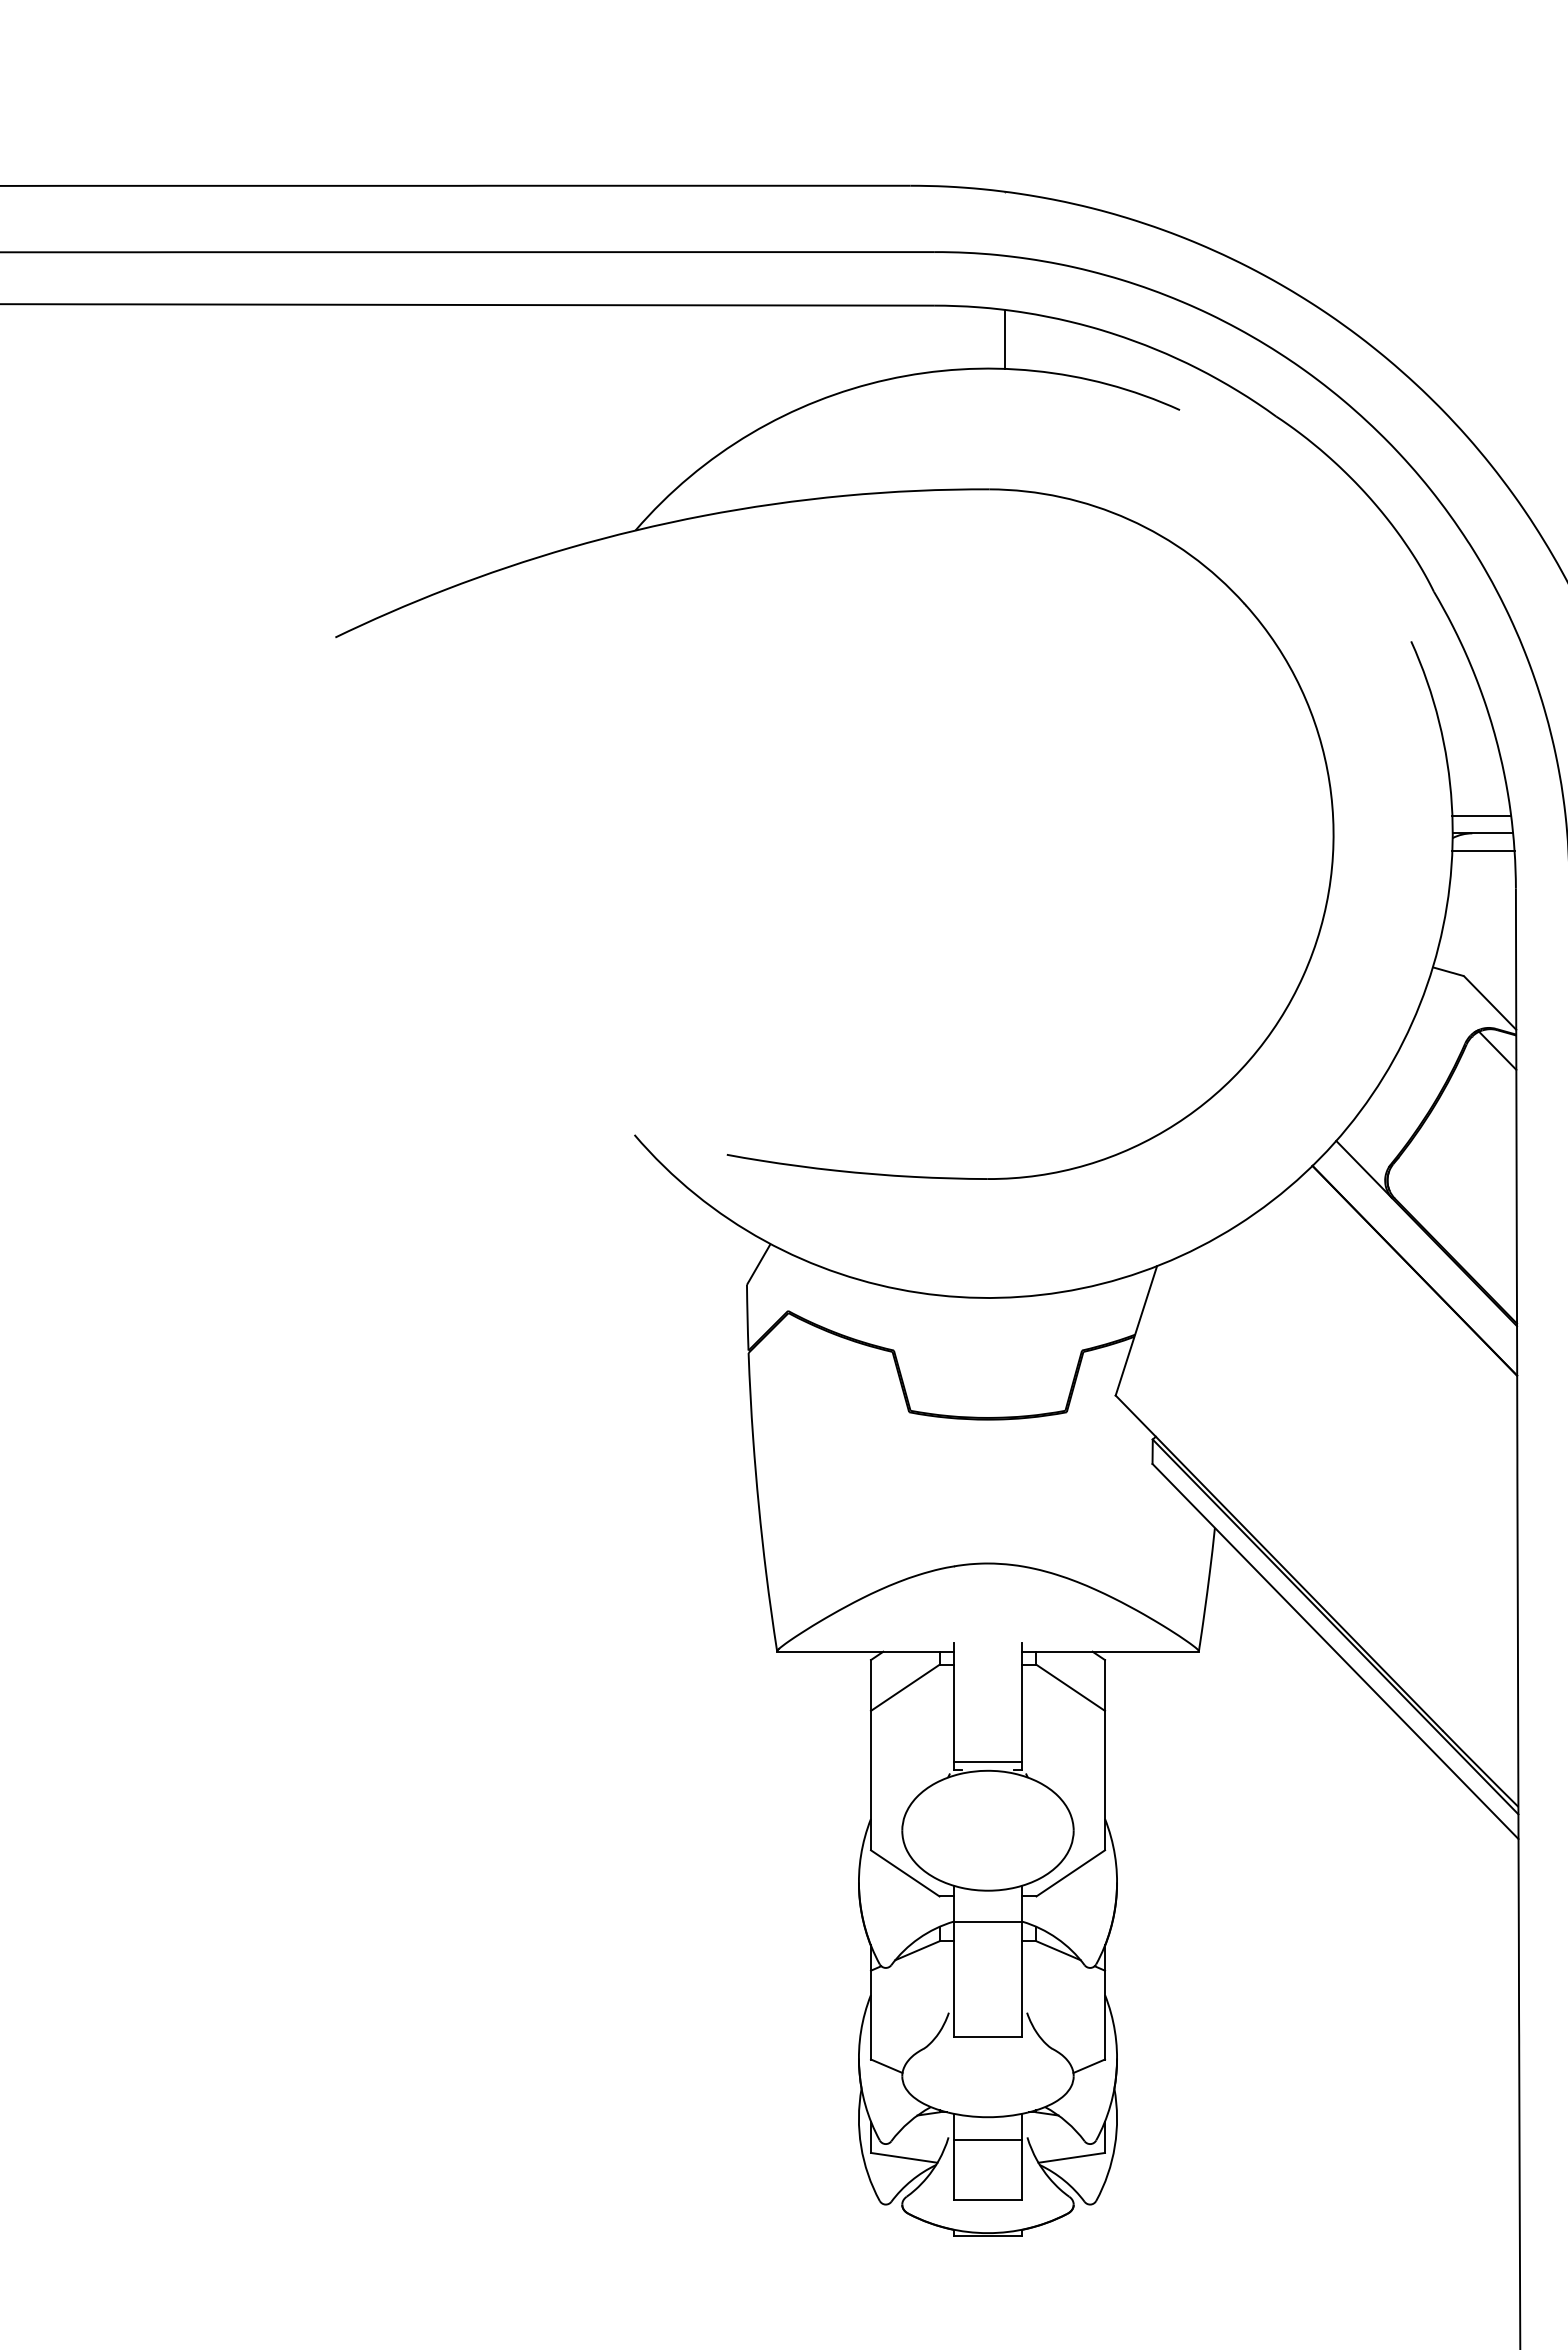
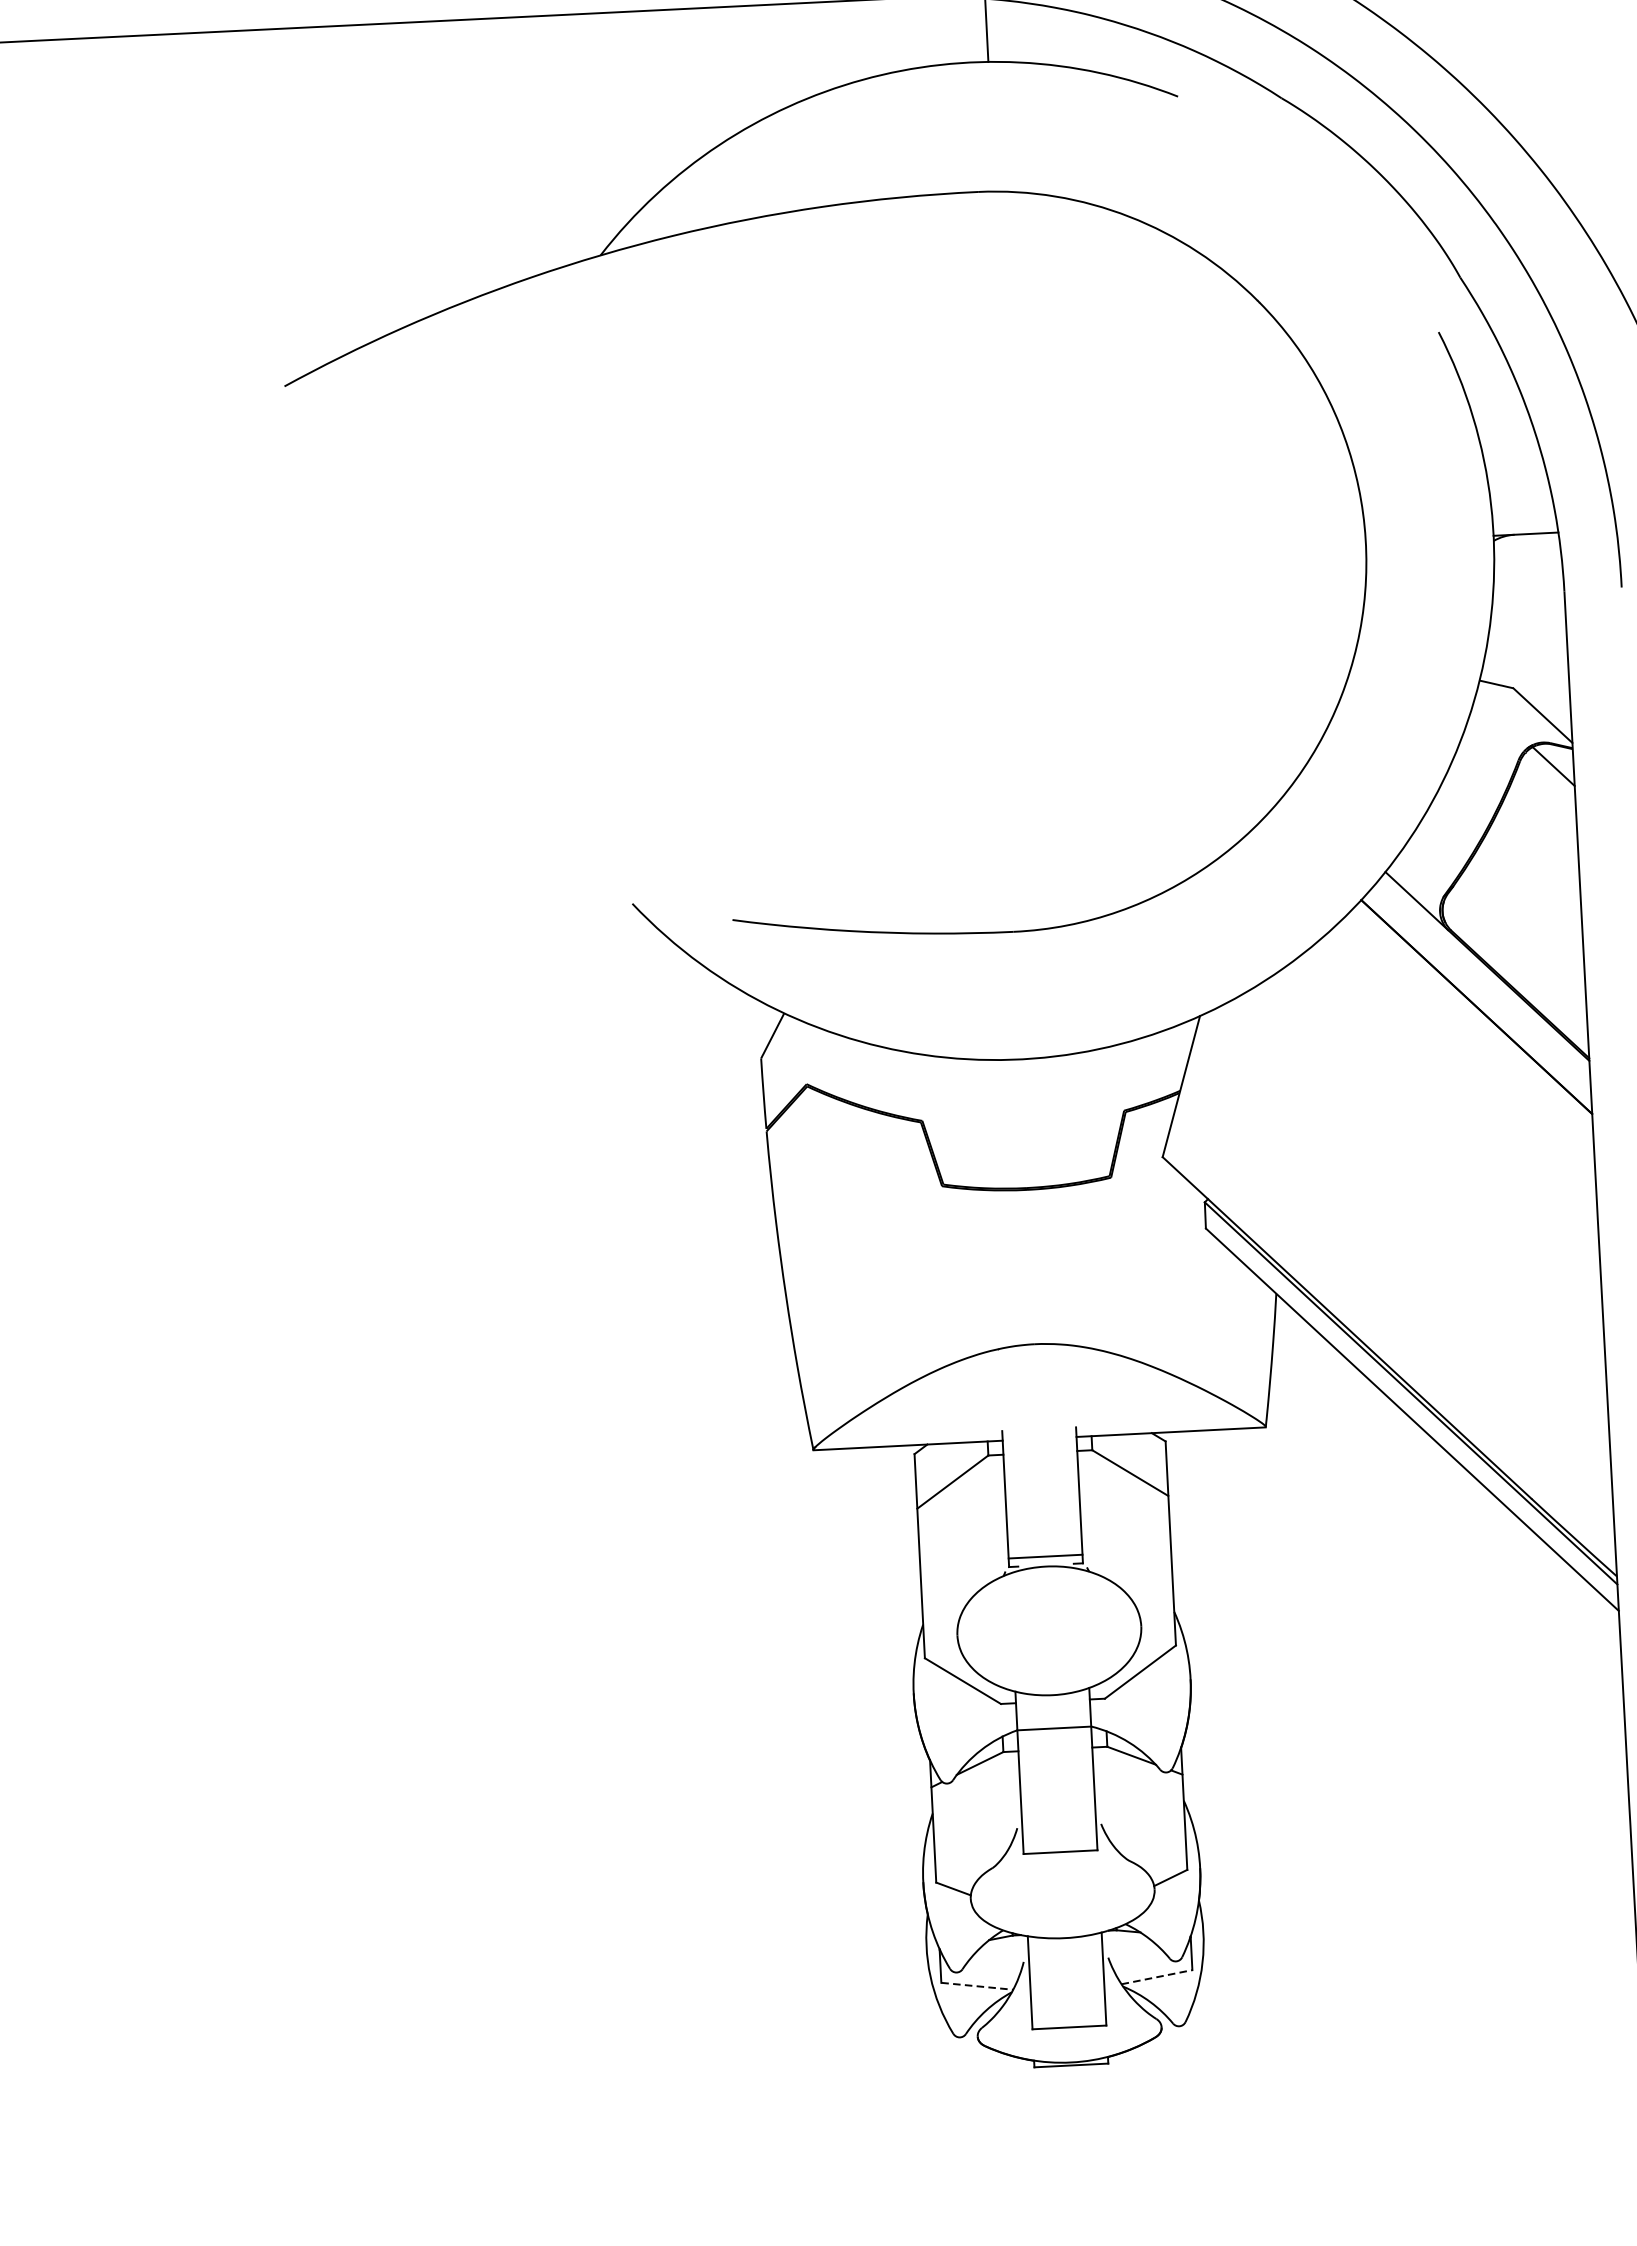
line: (1481, 816) -> (1523, 516), removed
line: (1483, 850) -> (1527, 552), removed
line: (987, 2140) -> (1065, 1963), removed
line: (904, 2157) -> (977, 1985), solid -> dashed
line: (1071, 2157) -> (1156, 1976), solid -> dashed

